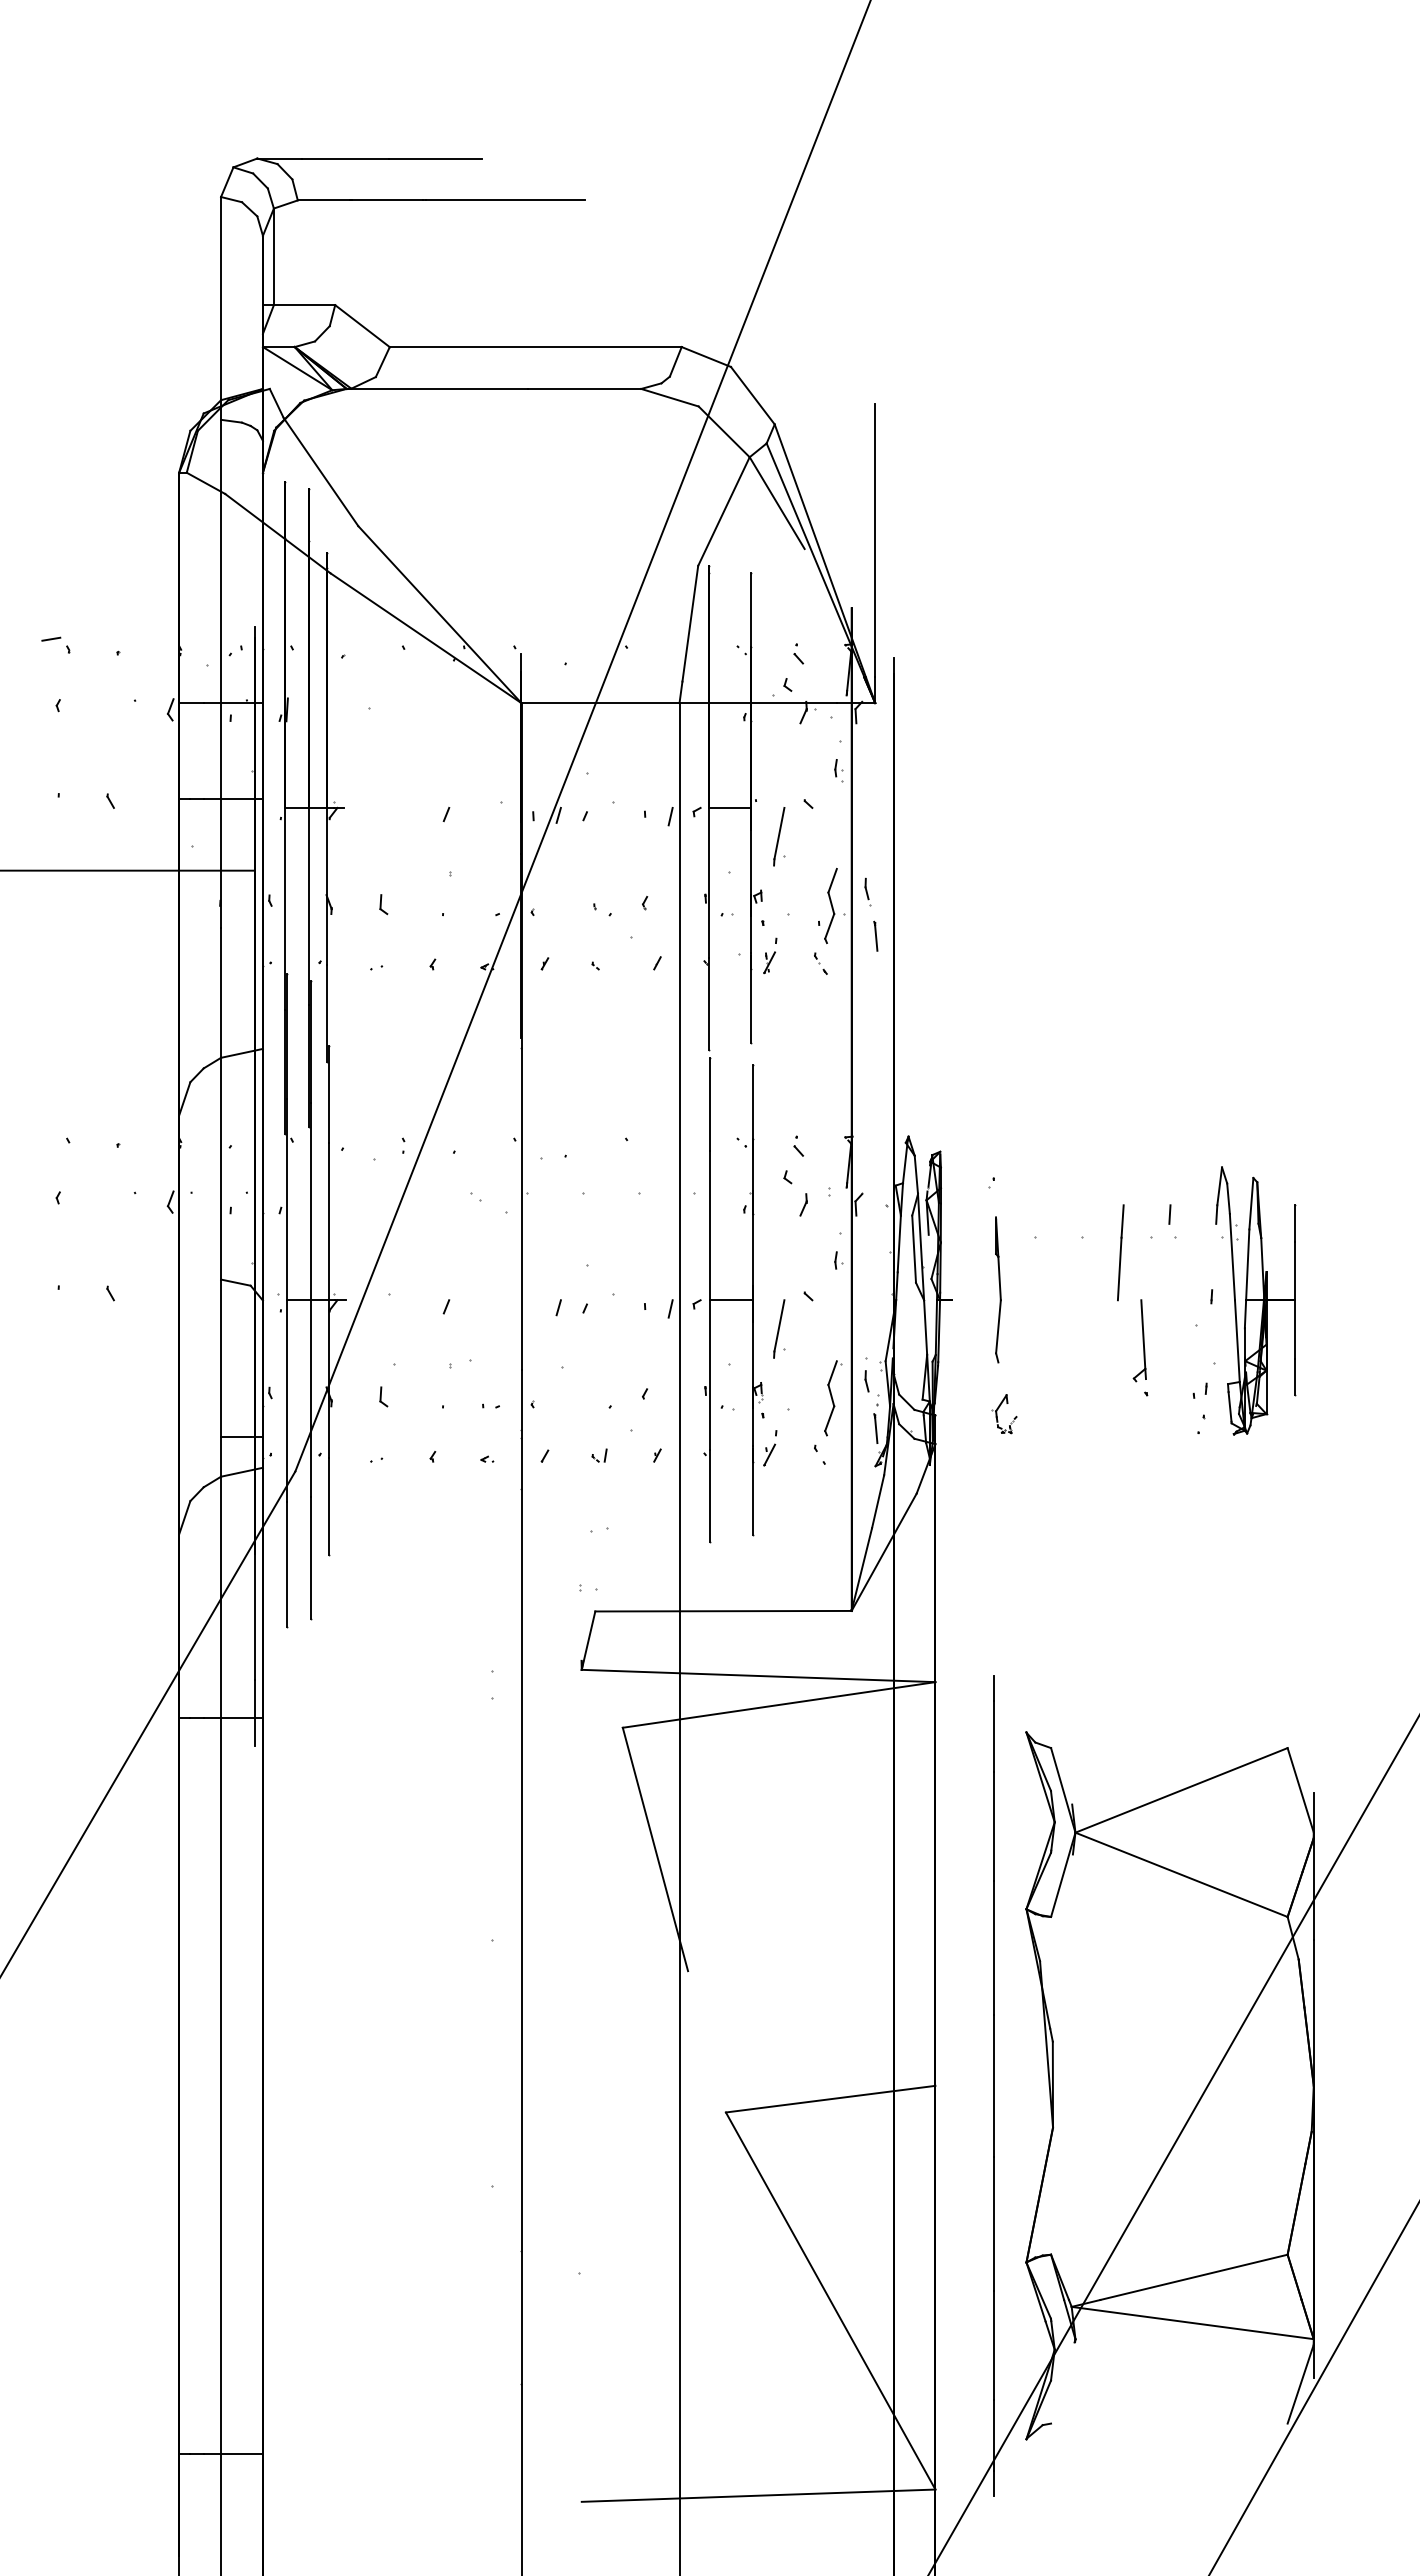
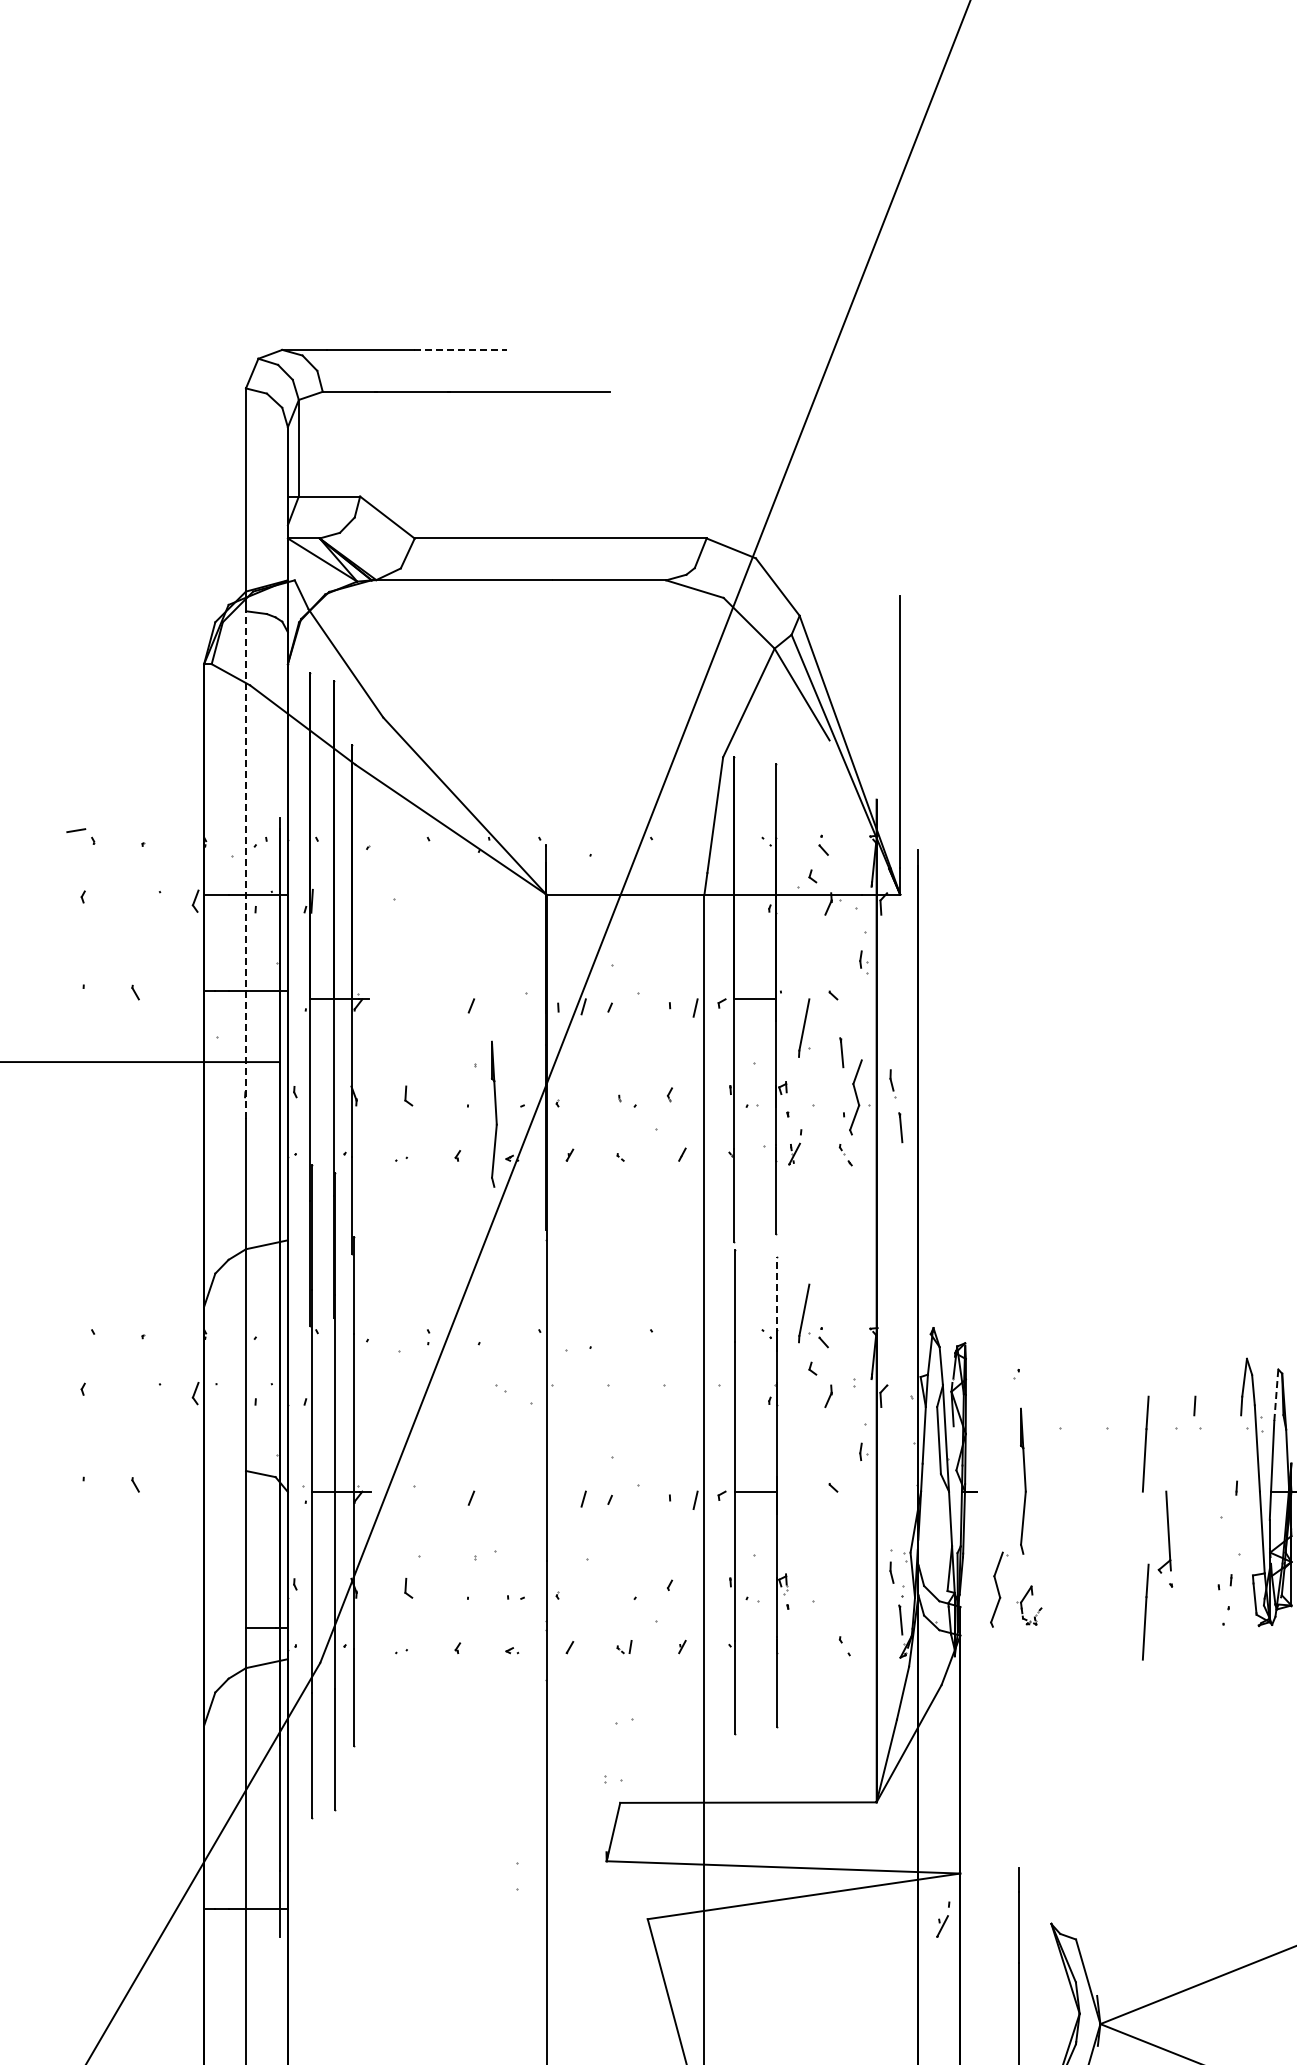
line: (435, 158) -> (460, 349), solid -> dashed
line: (221, 673) -> (246, 864), solid -> dashed
line: (816, 860) -> (841, 1051), added
part: (469, 922) -> (494, 1113), added
line: (752, 1110) -> (777, 1301), solid -> dashed
line: (1251, 1203) -> (1276, 1394), solid -> dashed
part: (779, 1328) -> (804, 1312), moved
part: (833, 1398) -> (999, 1589), moved
line: (1120, 1420) -> (1145, 1611), added
part: (770, 1448) -> (943, 1919), moved

